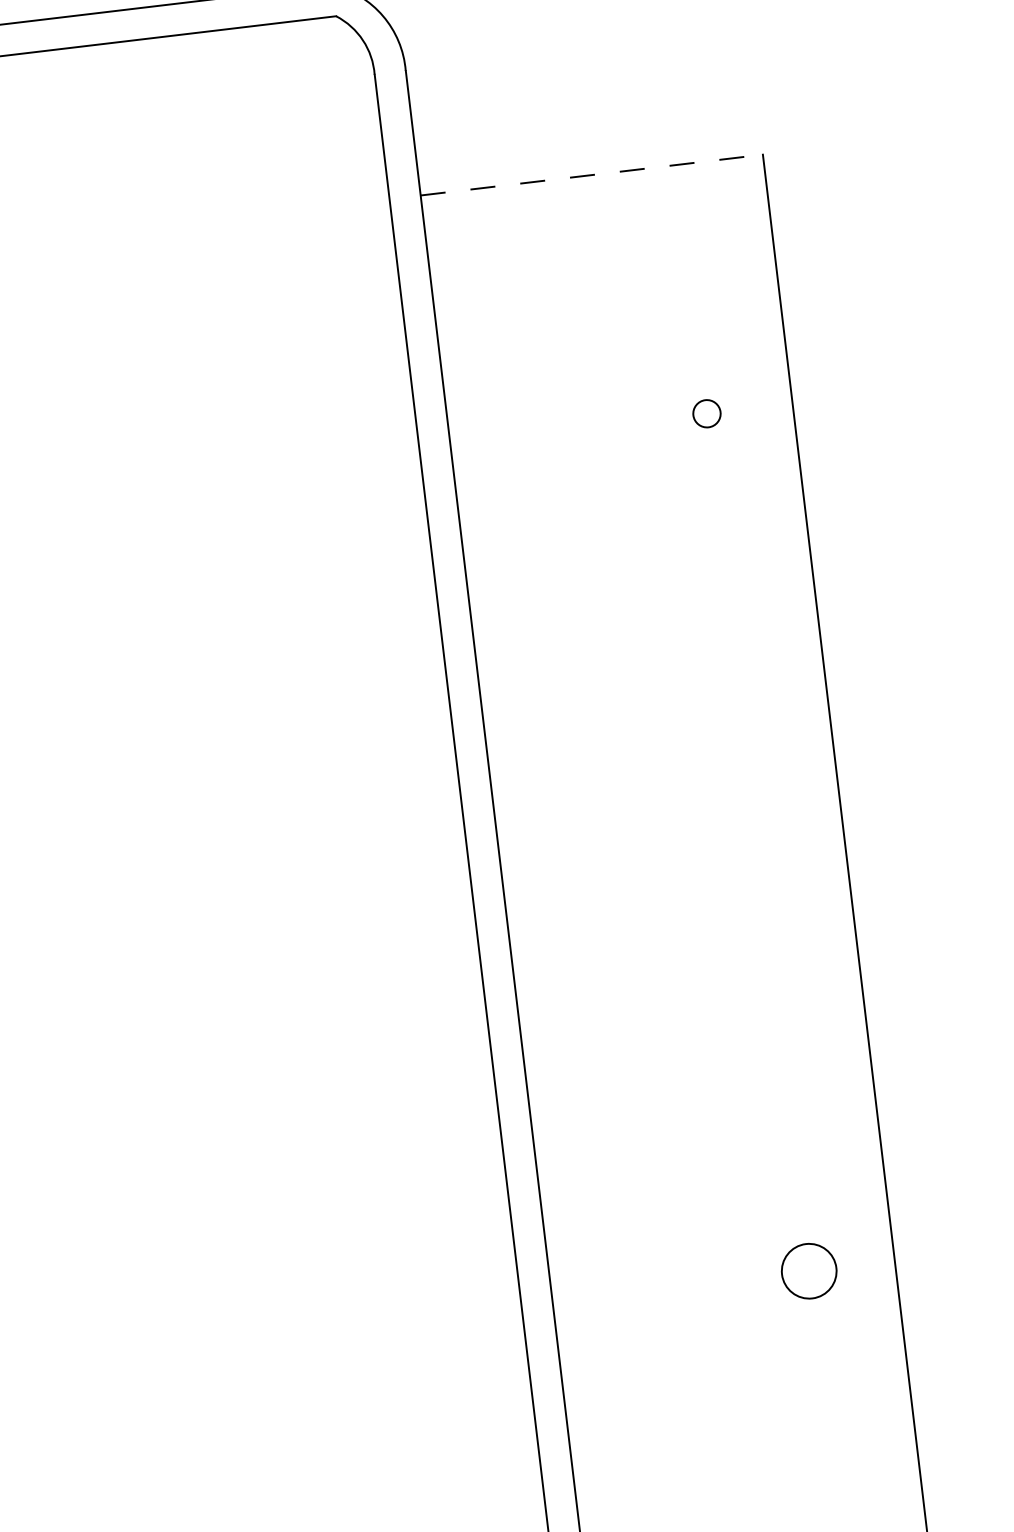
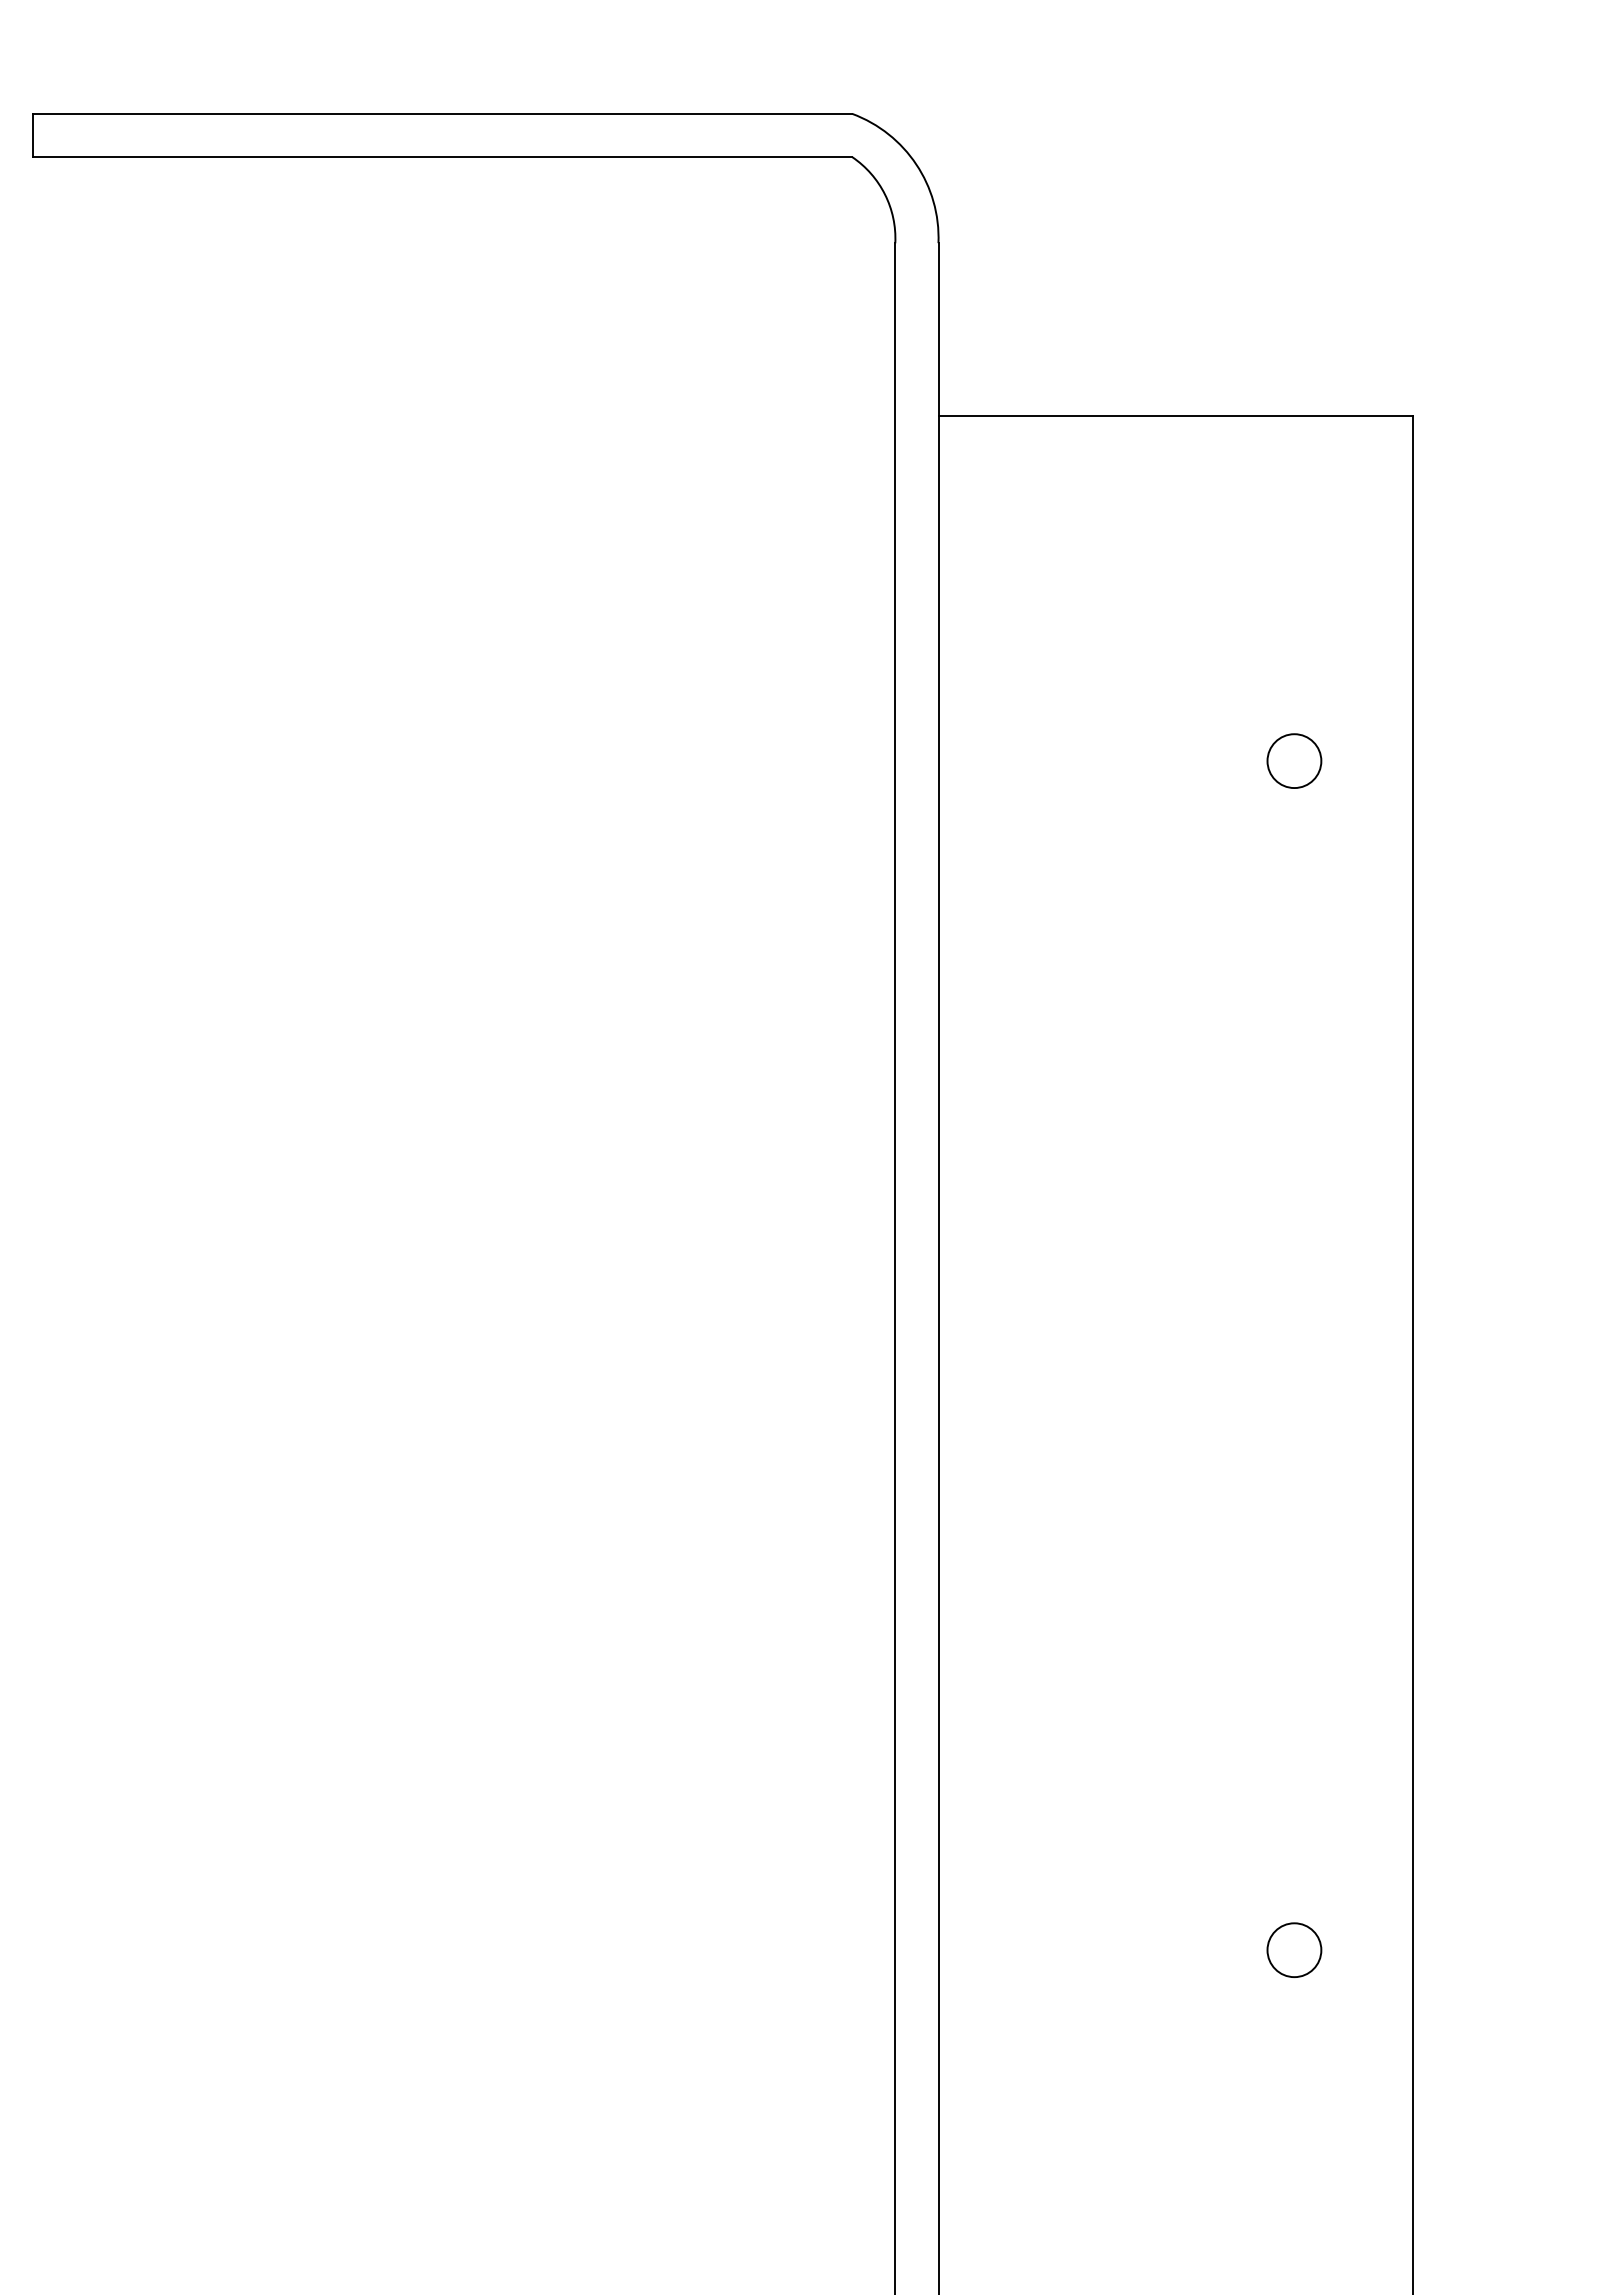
line: (592, 174) -> (1176, 415), dashed -> solid
circle: (706, 413) -> (1294, 760), size x1.43
circle: (809, 1271) -> (1294, 1950), size x0.71

